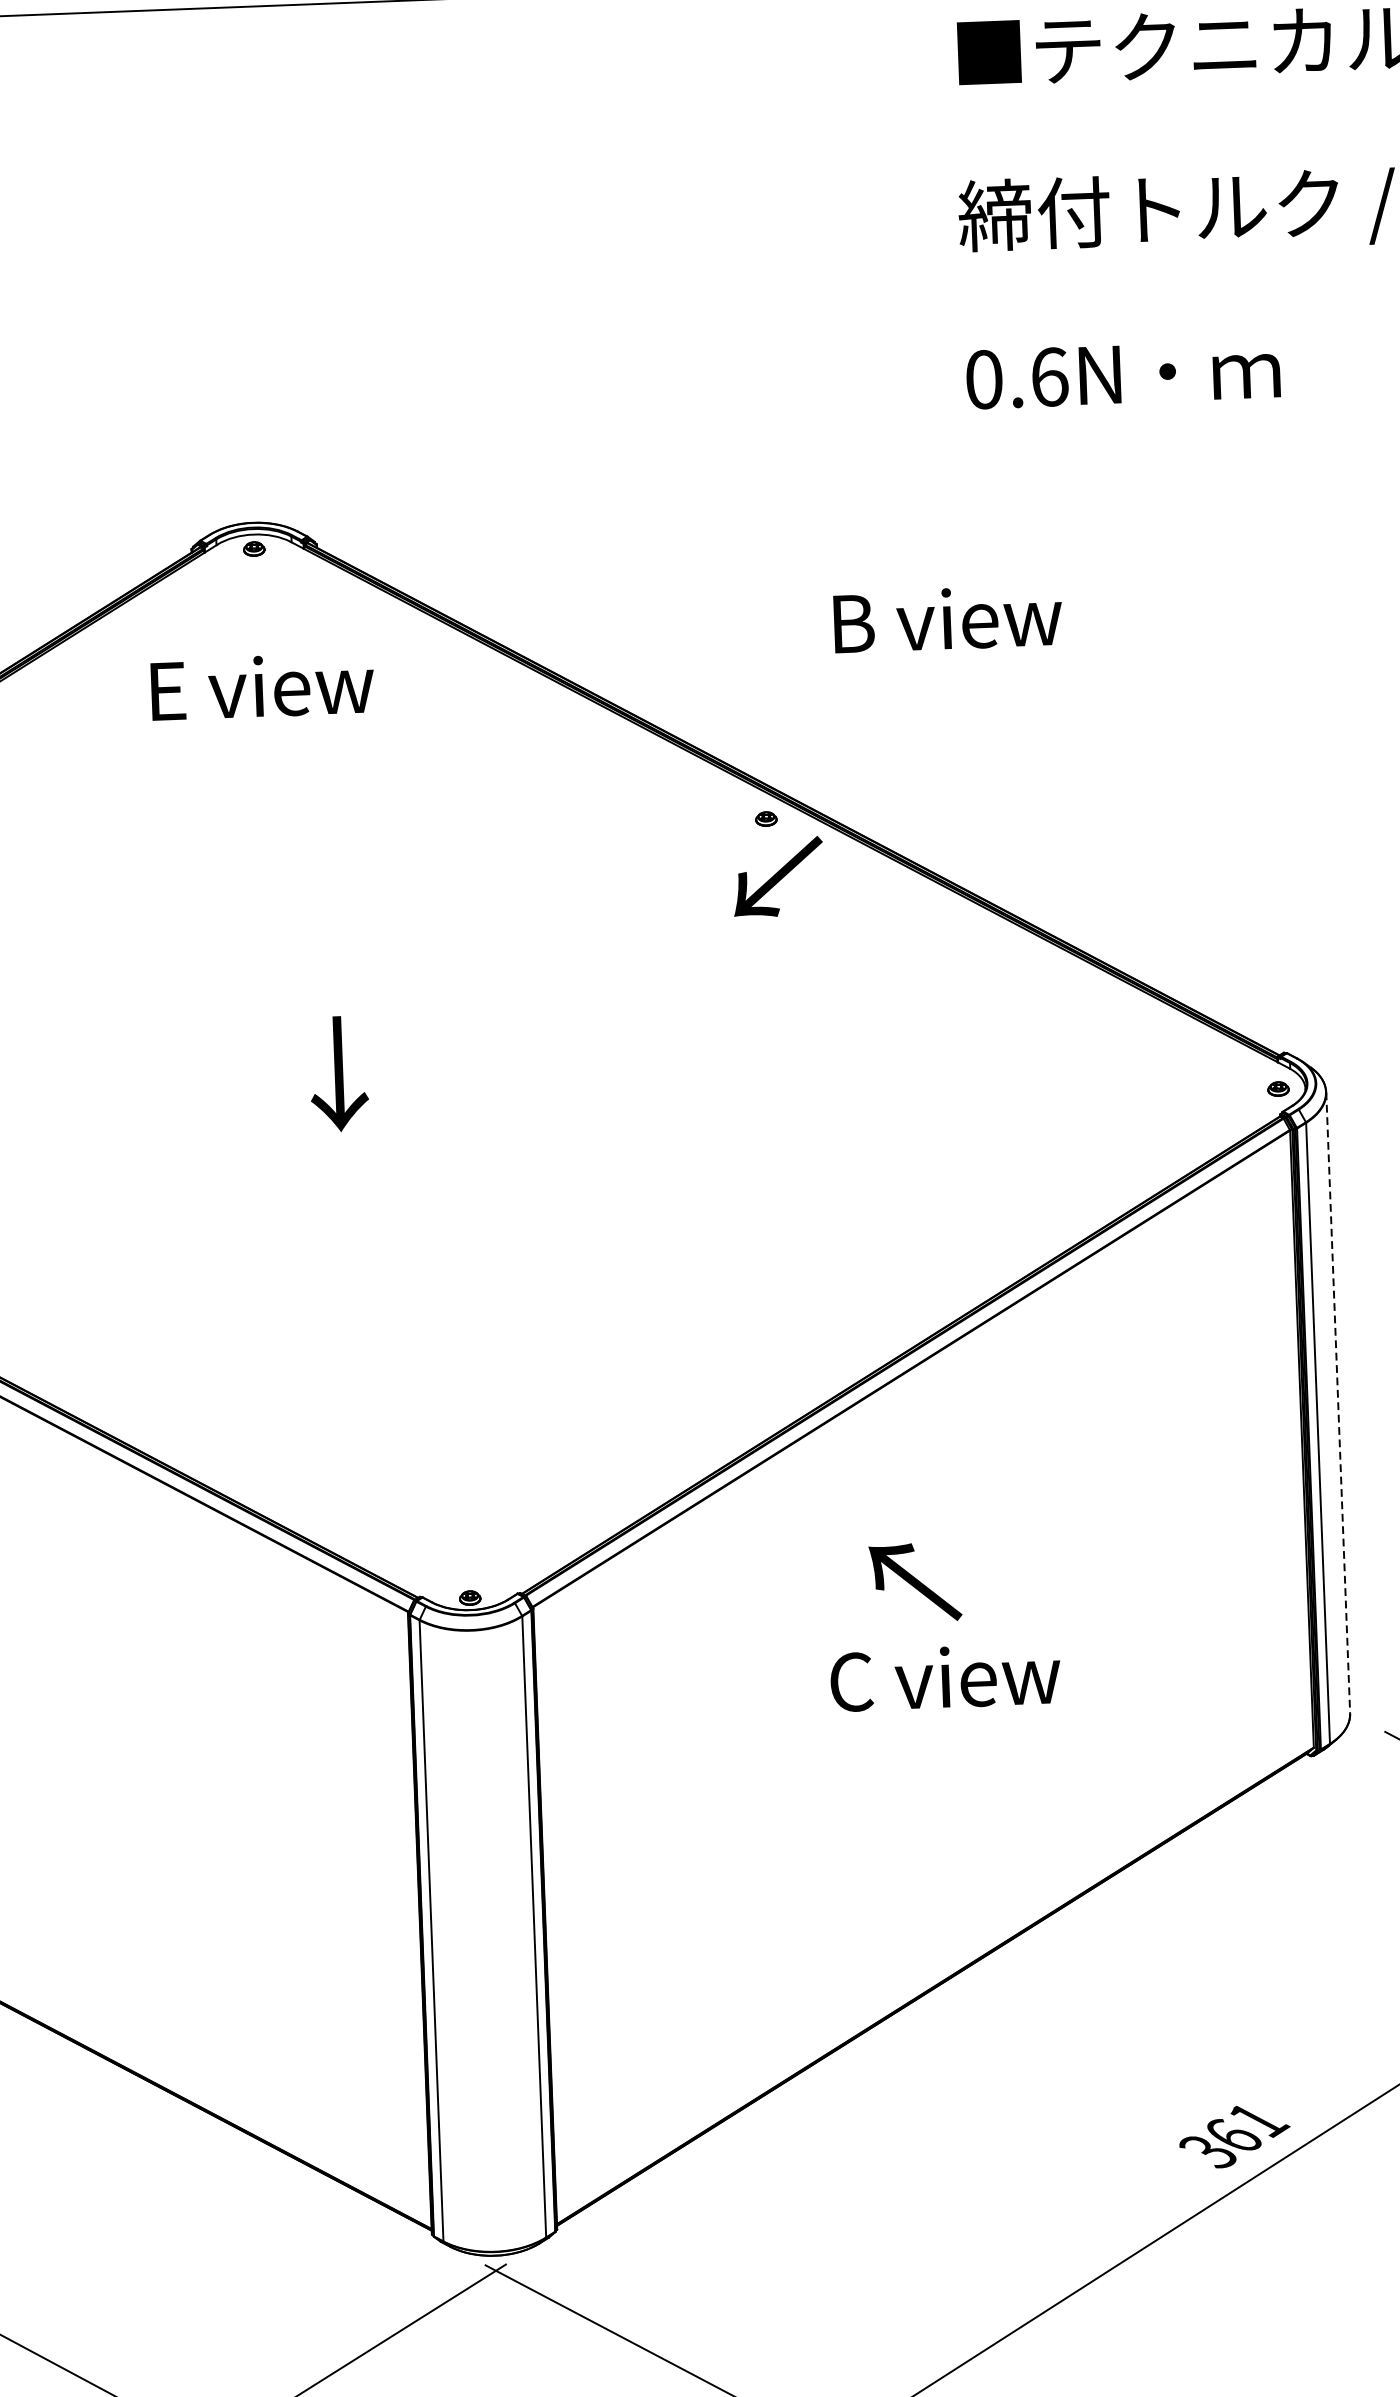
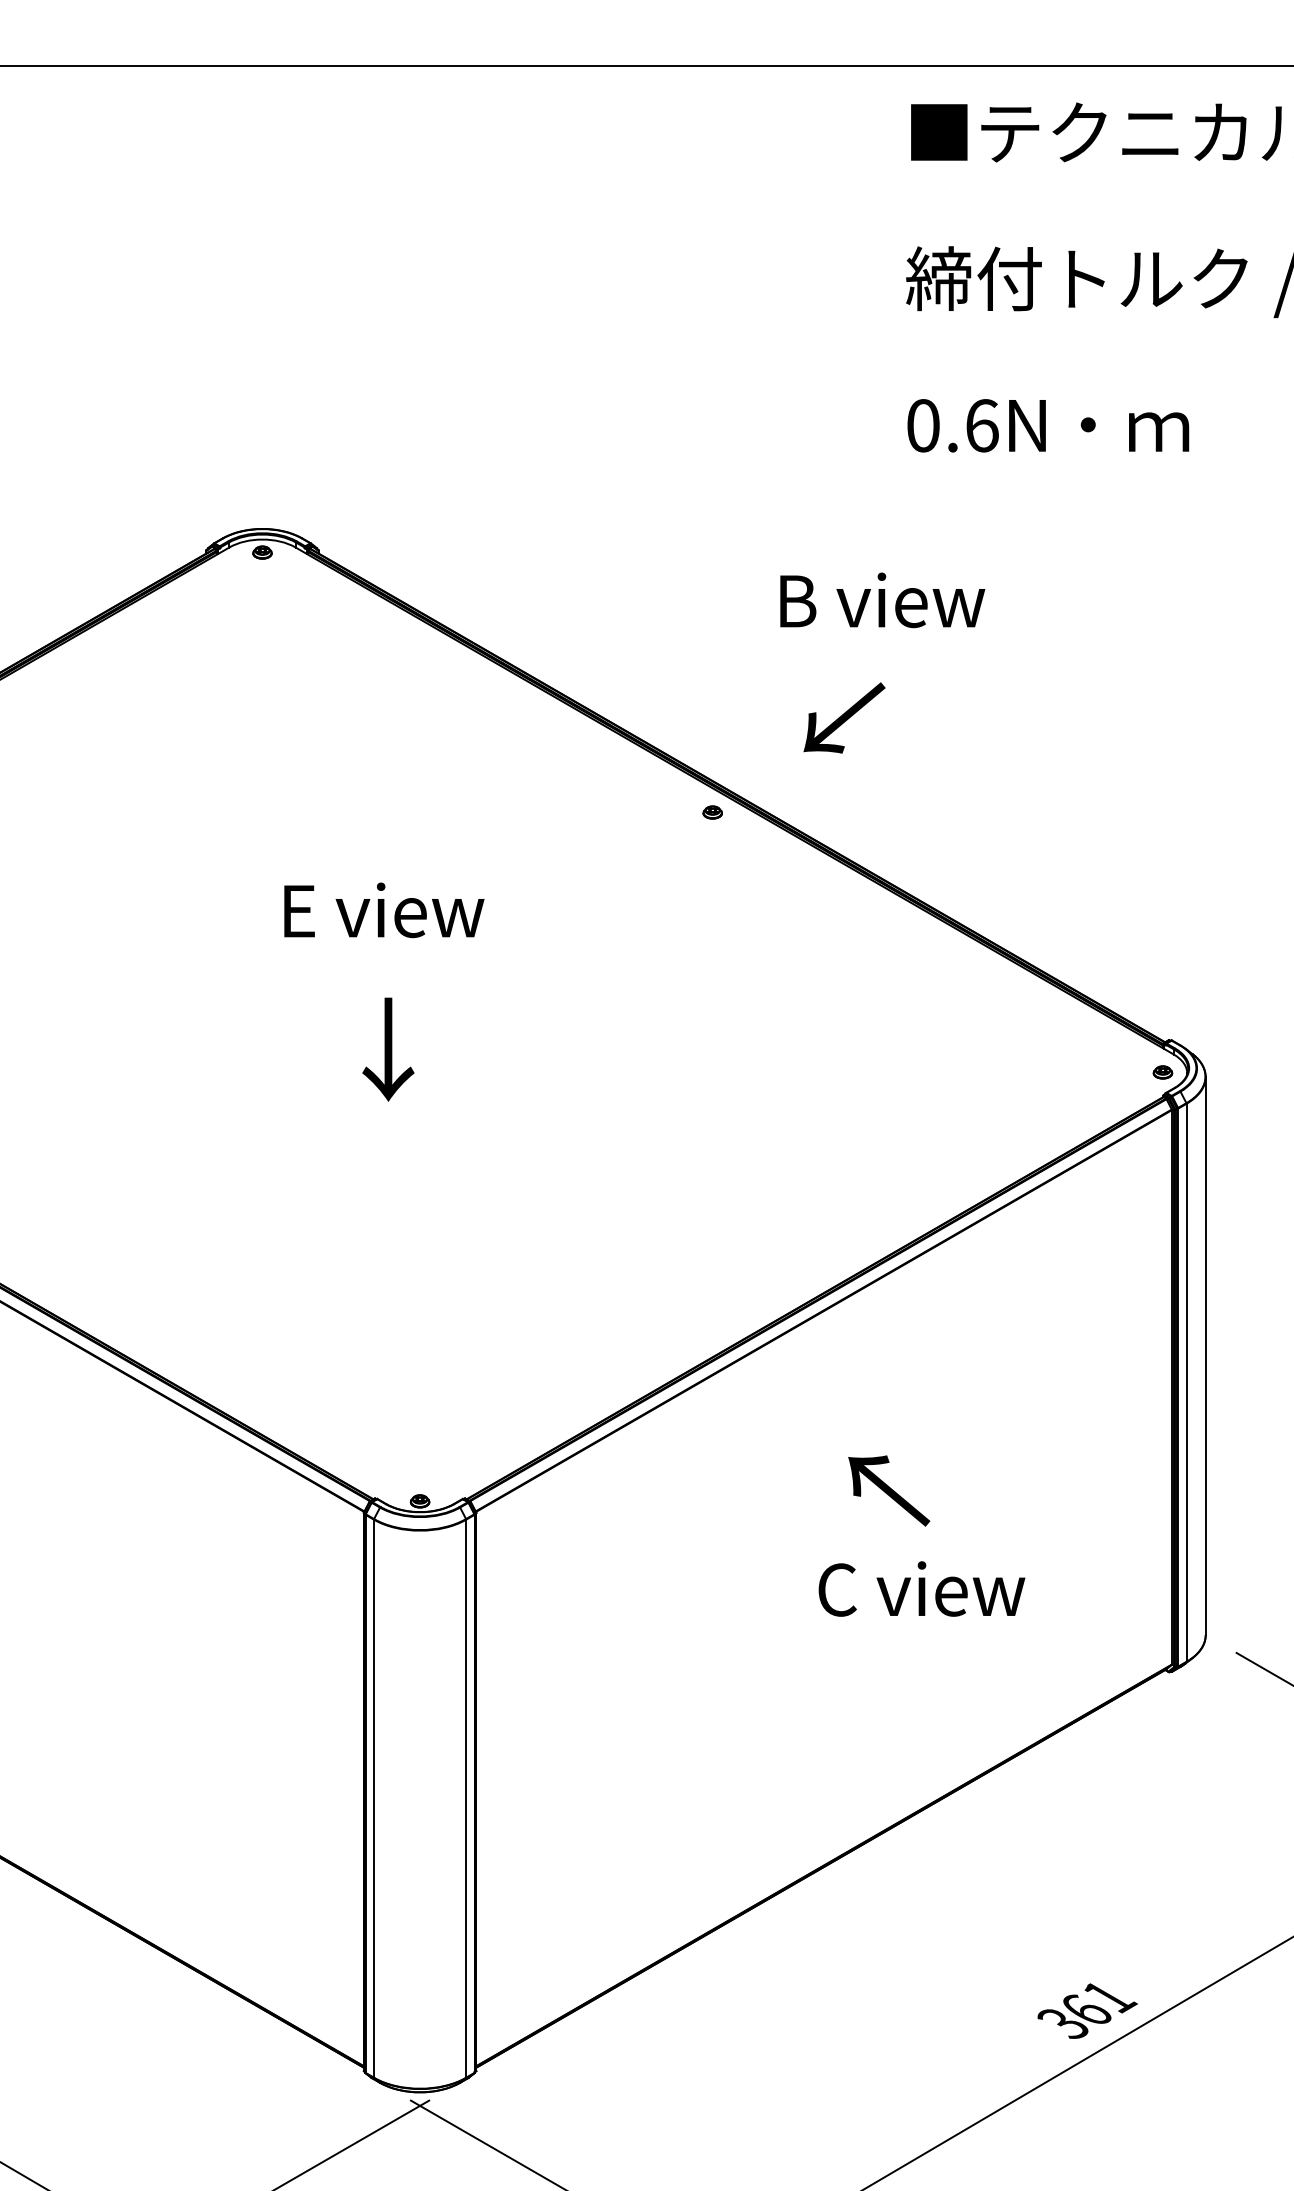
text: (947, 619) -> (882, 600), moved
text: (262, 686) -> (384, 910), moved
text: (778, 876) -> (844, 717), moved
text: (339, 1073) -> (388, 1049), moved
line: (1337, 1403) -> (1205, 1356), dashed -> solid
text: (915, 1582) -> (889, 1490), moved
text: (945, 1676) -> (921, 1588), moved

